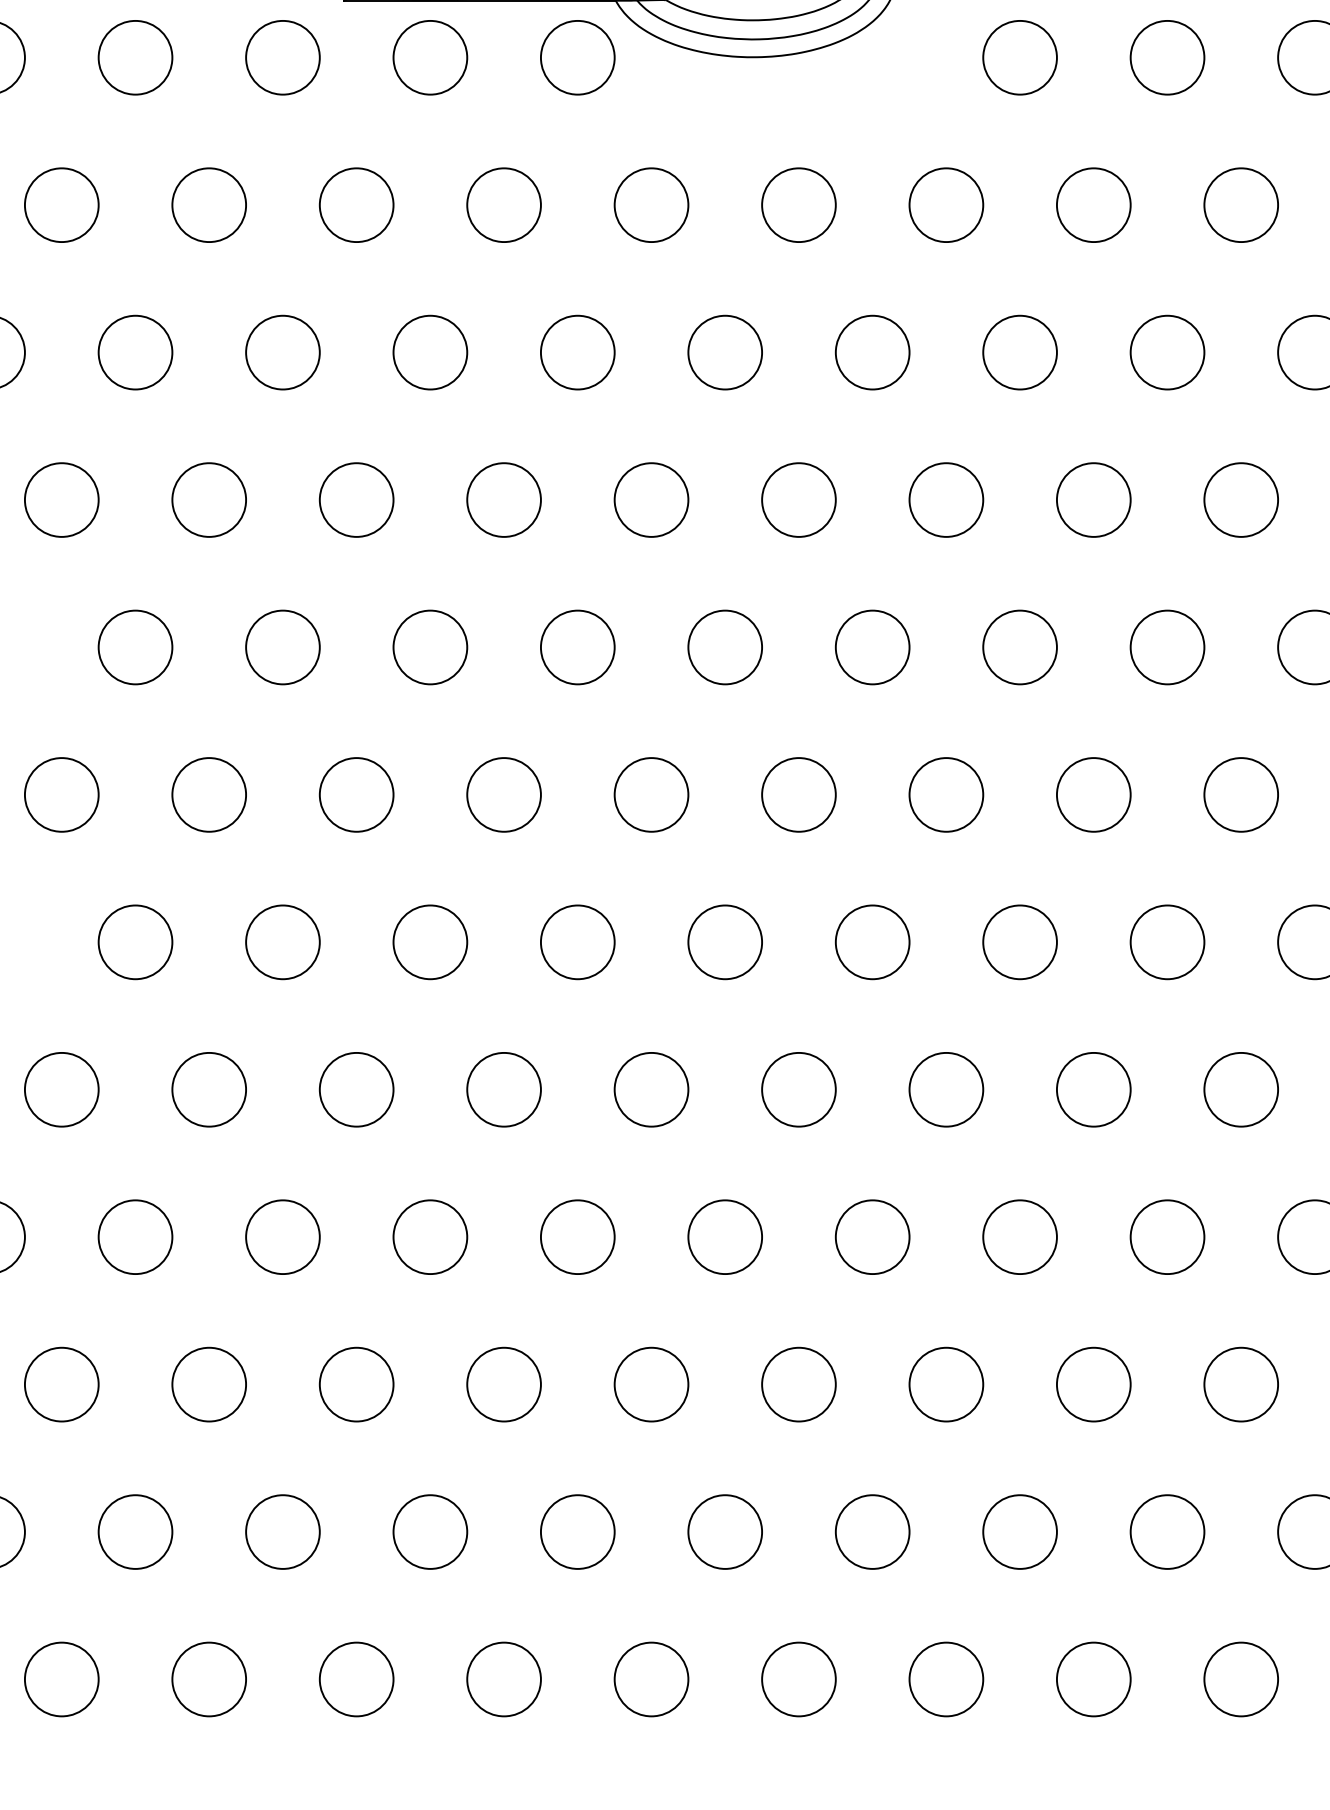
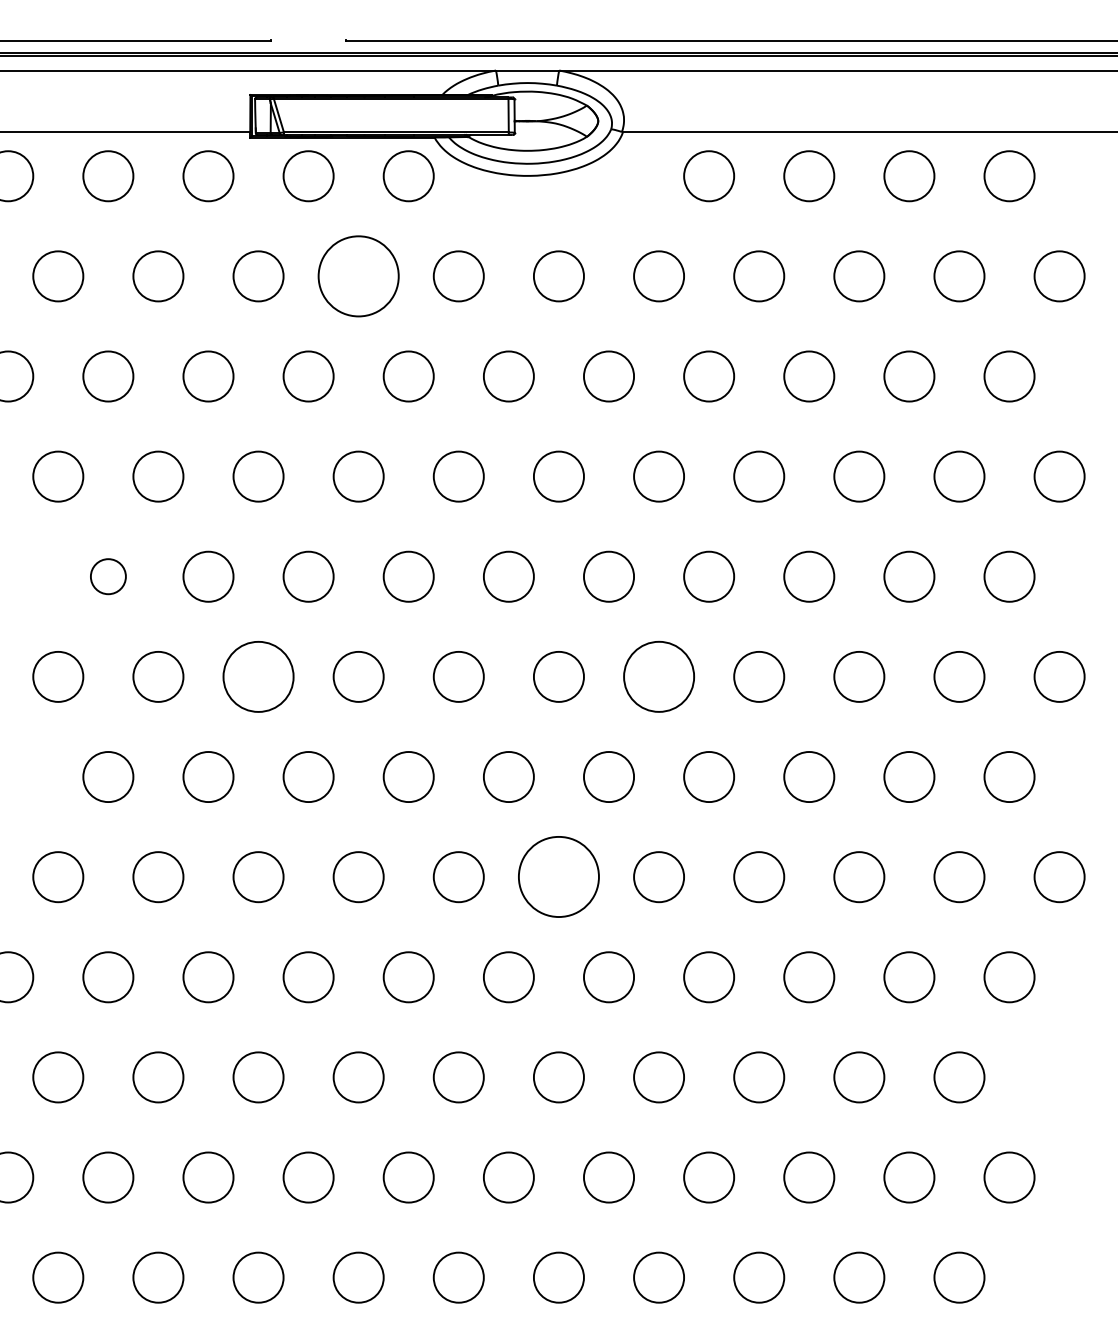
circle: (503, 205) -> (358, 276), size x1.6
circle: (135, 647) -> (108, 576), size x0.7
circle: (356, 794) -> (258, 676), size x1.4
circle: (945, 794) -> (658, 676), size x1.4
circle: (798, 1090) -> (558, 877), size x1.6

